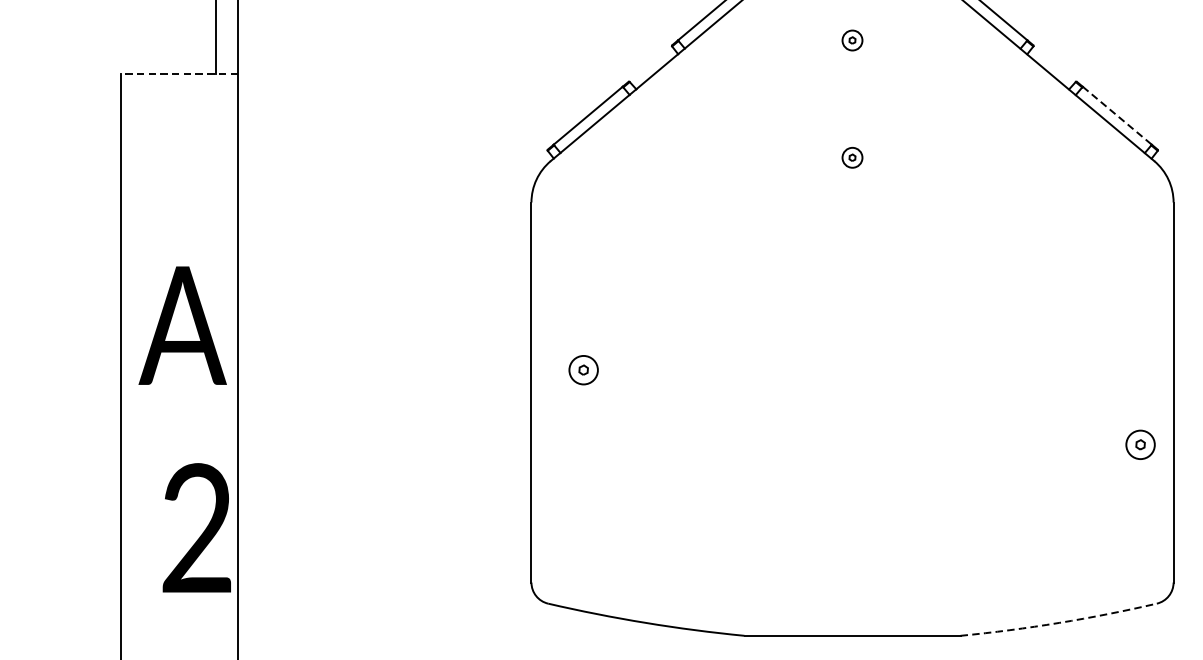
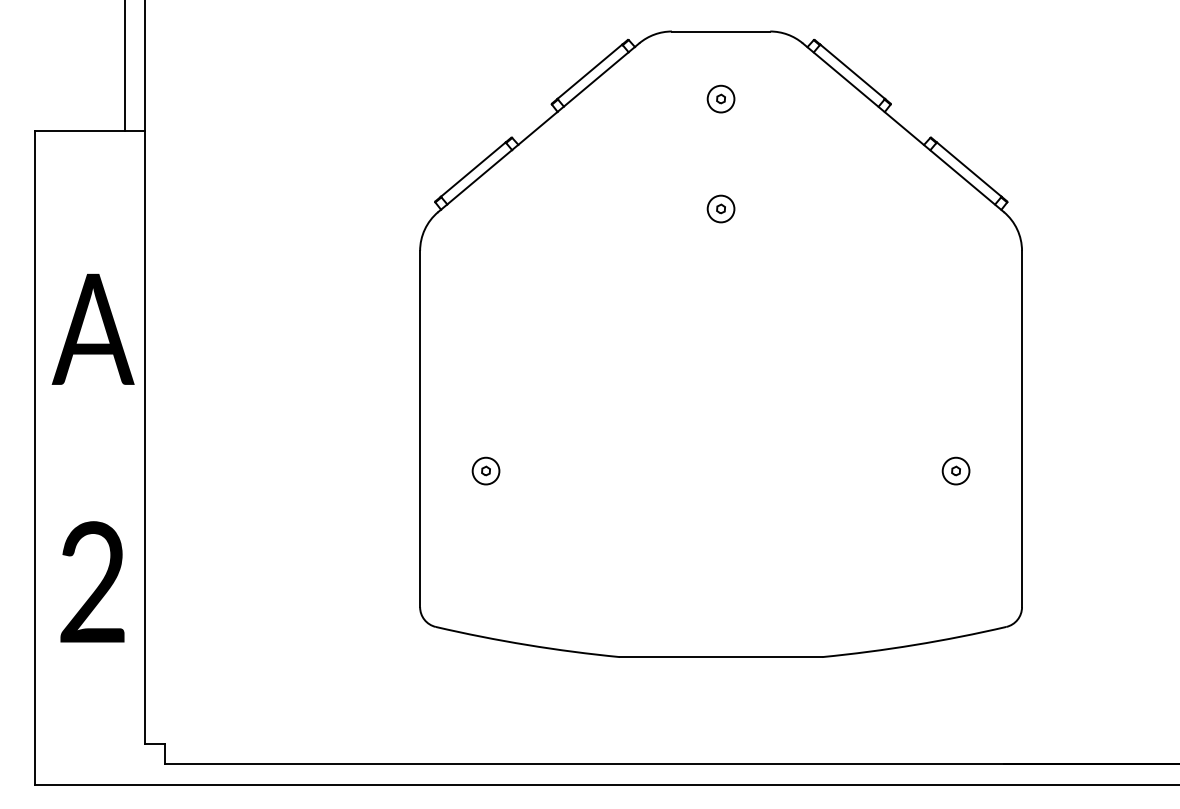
part: (851, 39) -> (720, 98), size x1.43
line: (179, 74) -> (90, 130), dashed -> solid
line: (1117, 115) -> (969, 169), dashed -> solid
part: (851, 157) -> (720, 208), size x1.43
text: (181, 325) -> (92, 329), moved
part: (583, 369) -> (485, 470), moved
part: (1139, 444) -> (955, 470), moved
text: (196, 527) -> (92, 581), moved
arc: (1058, 623) -> (914, 645), dashed -> solid

